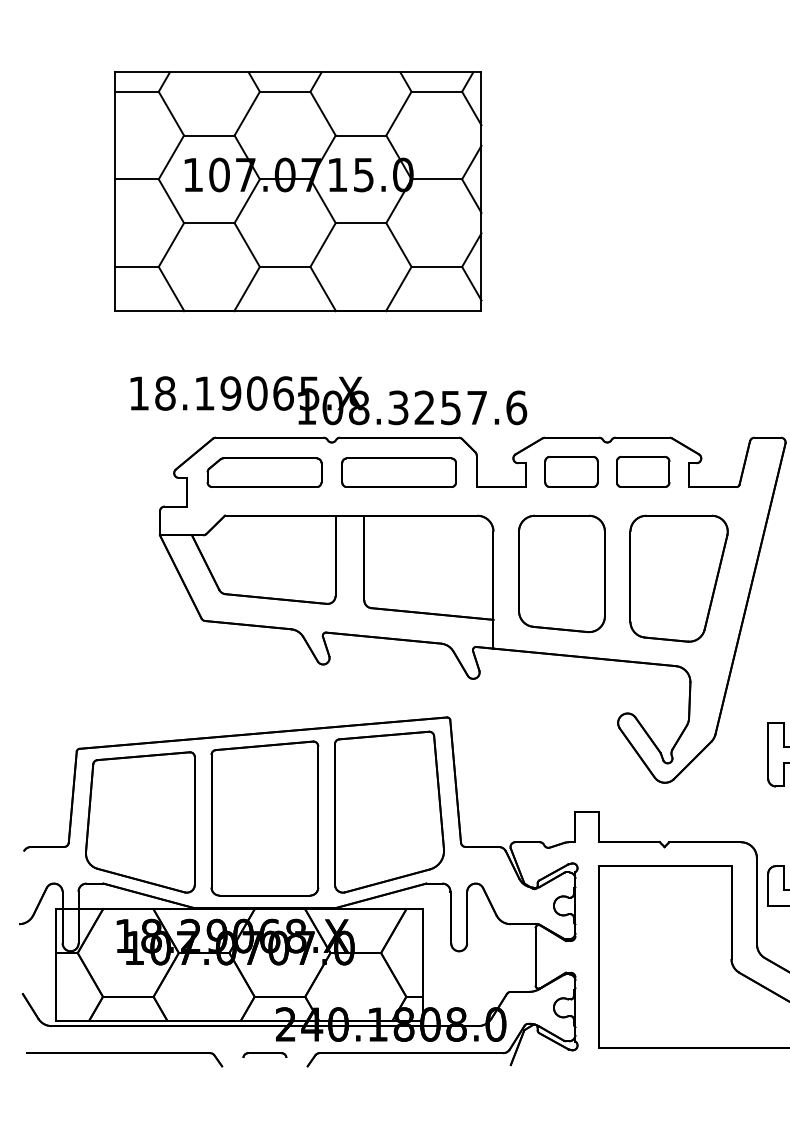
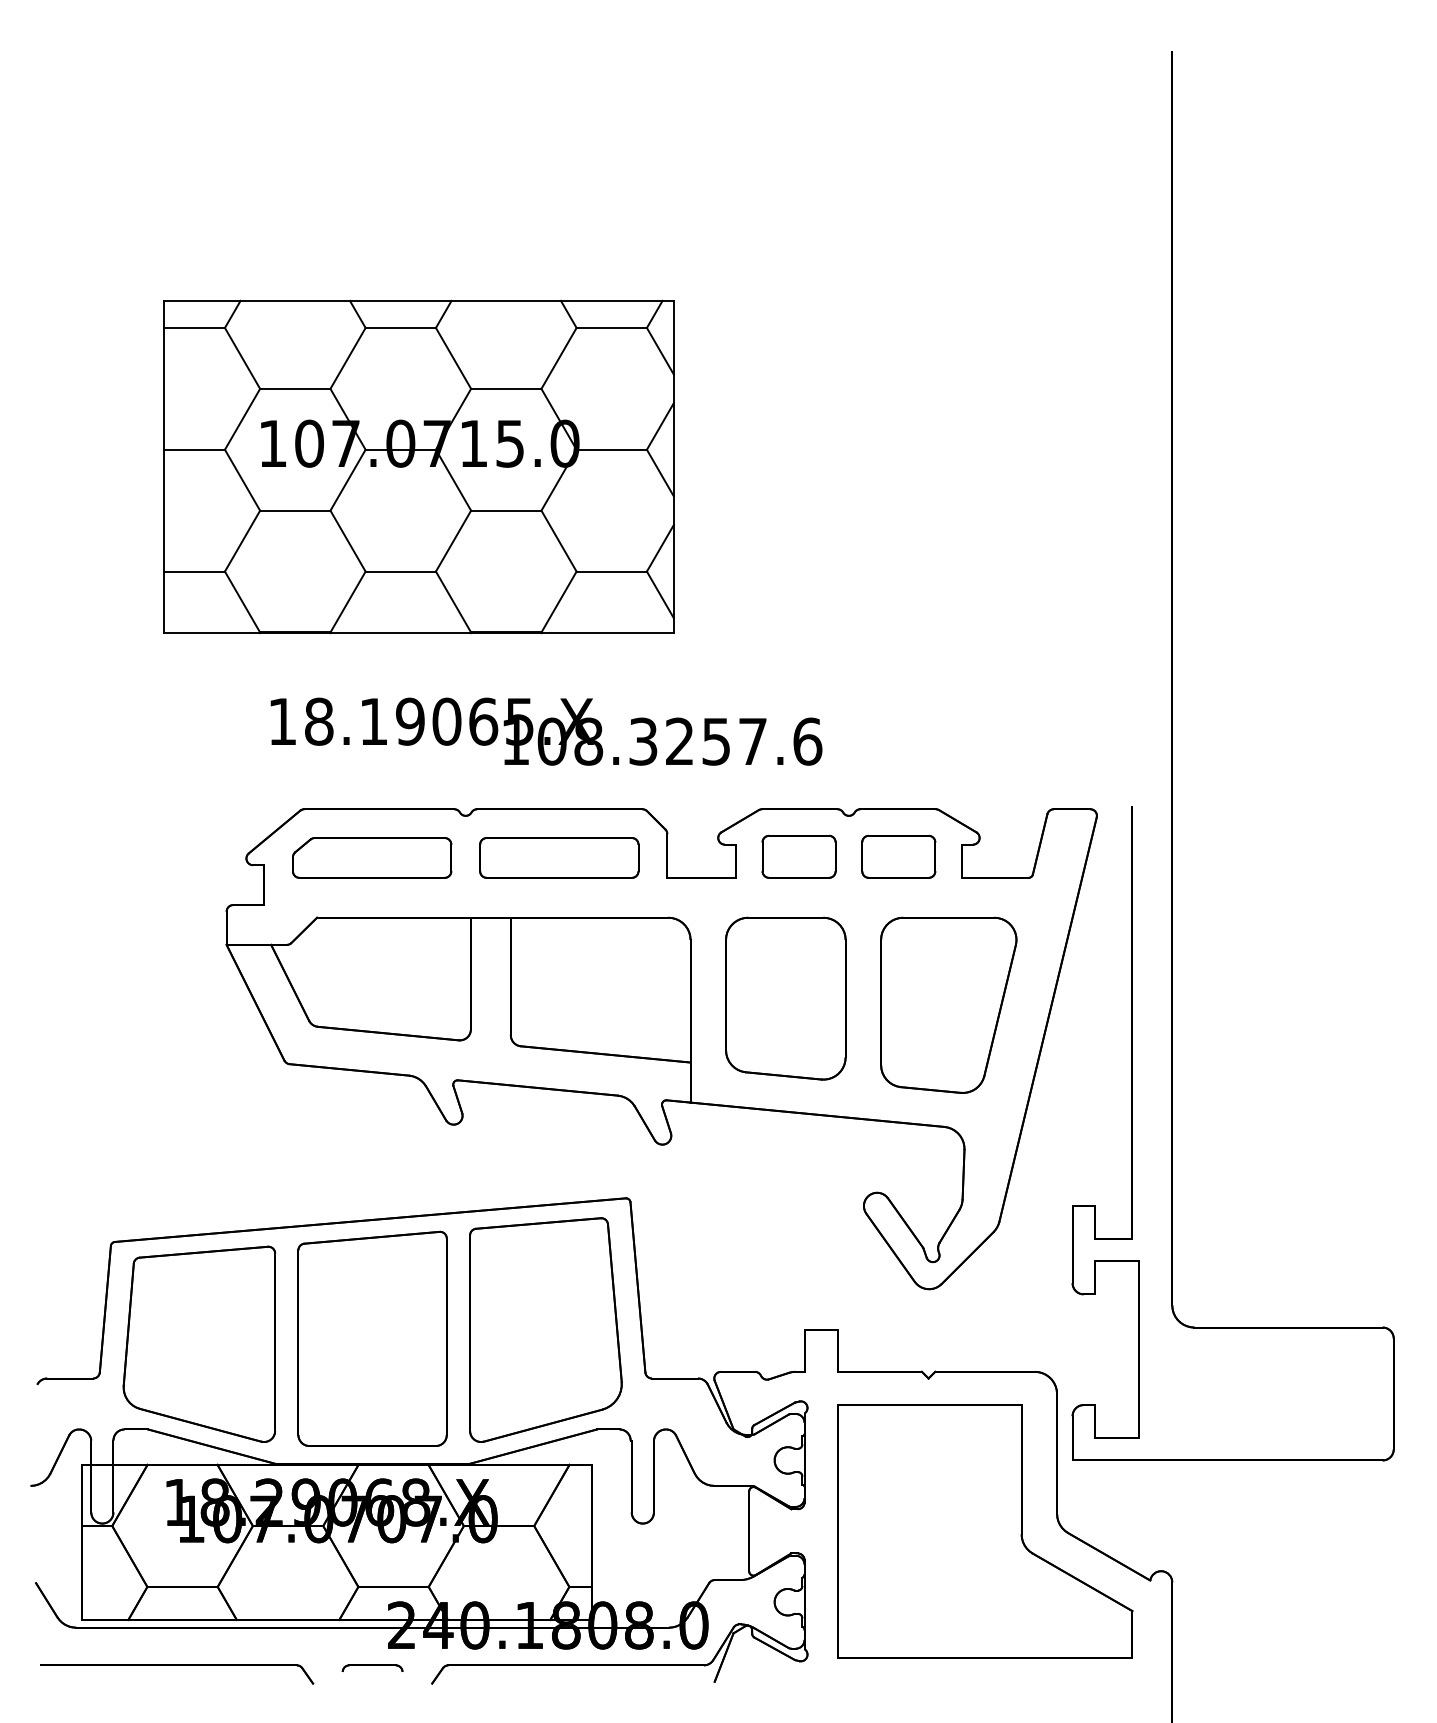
text: (328, 400) -> (546, 731), moved

